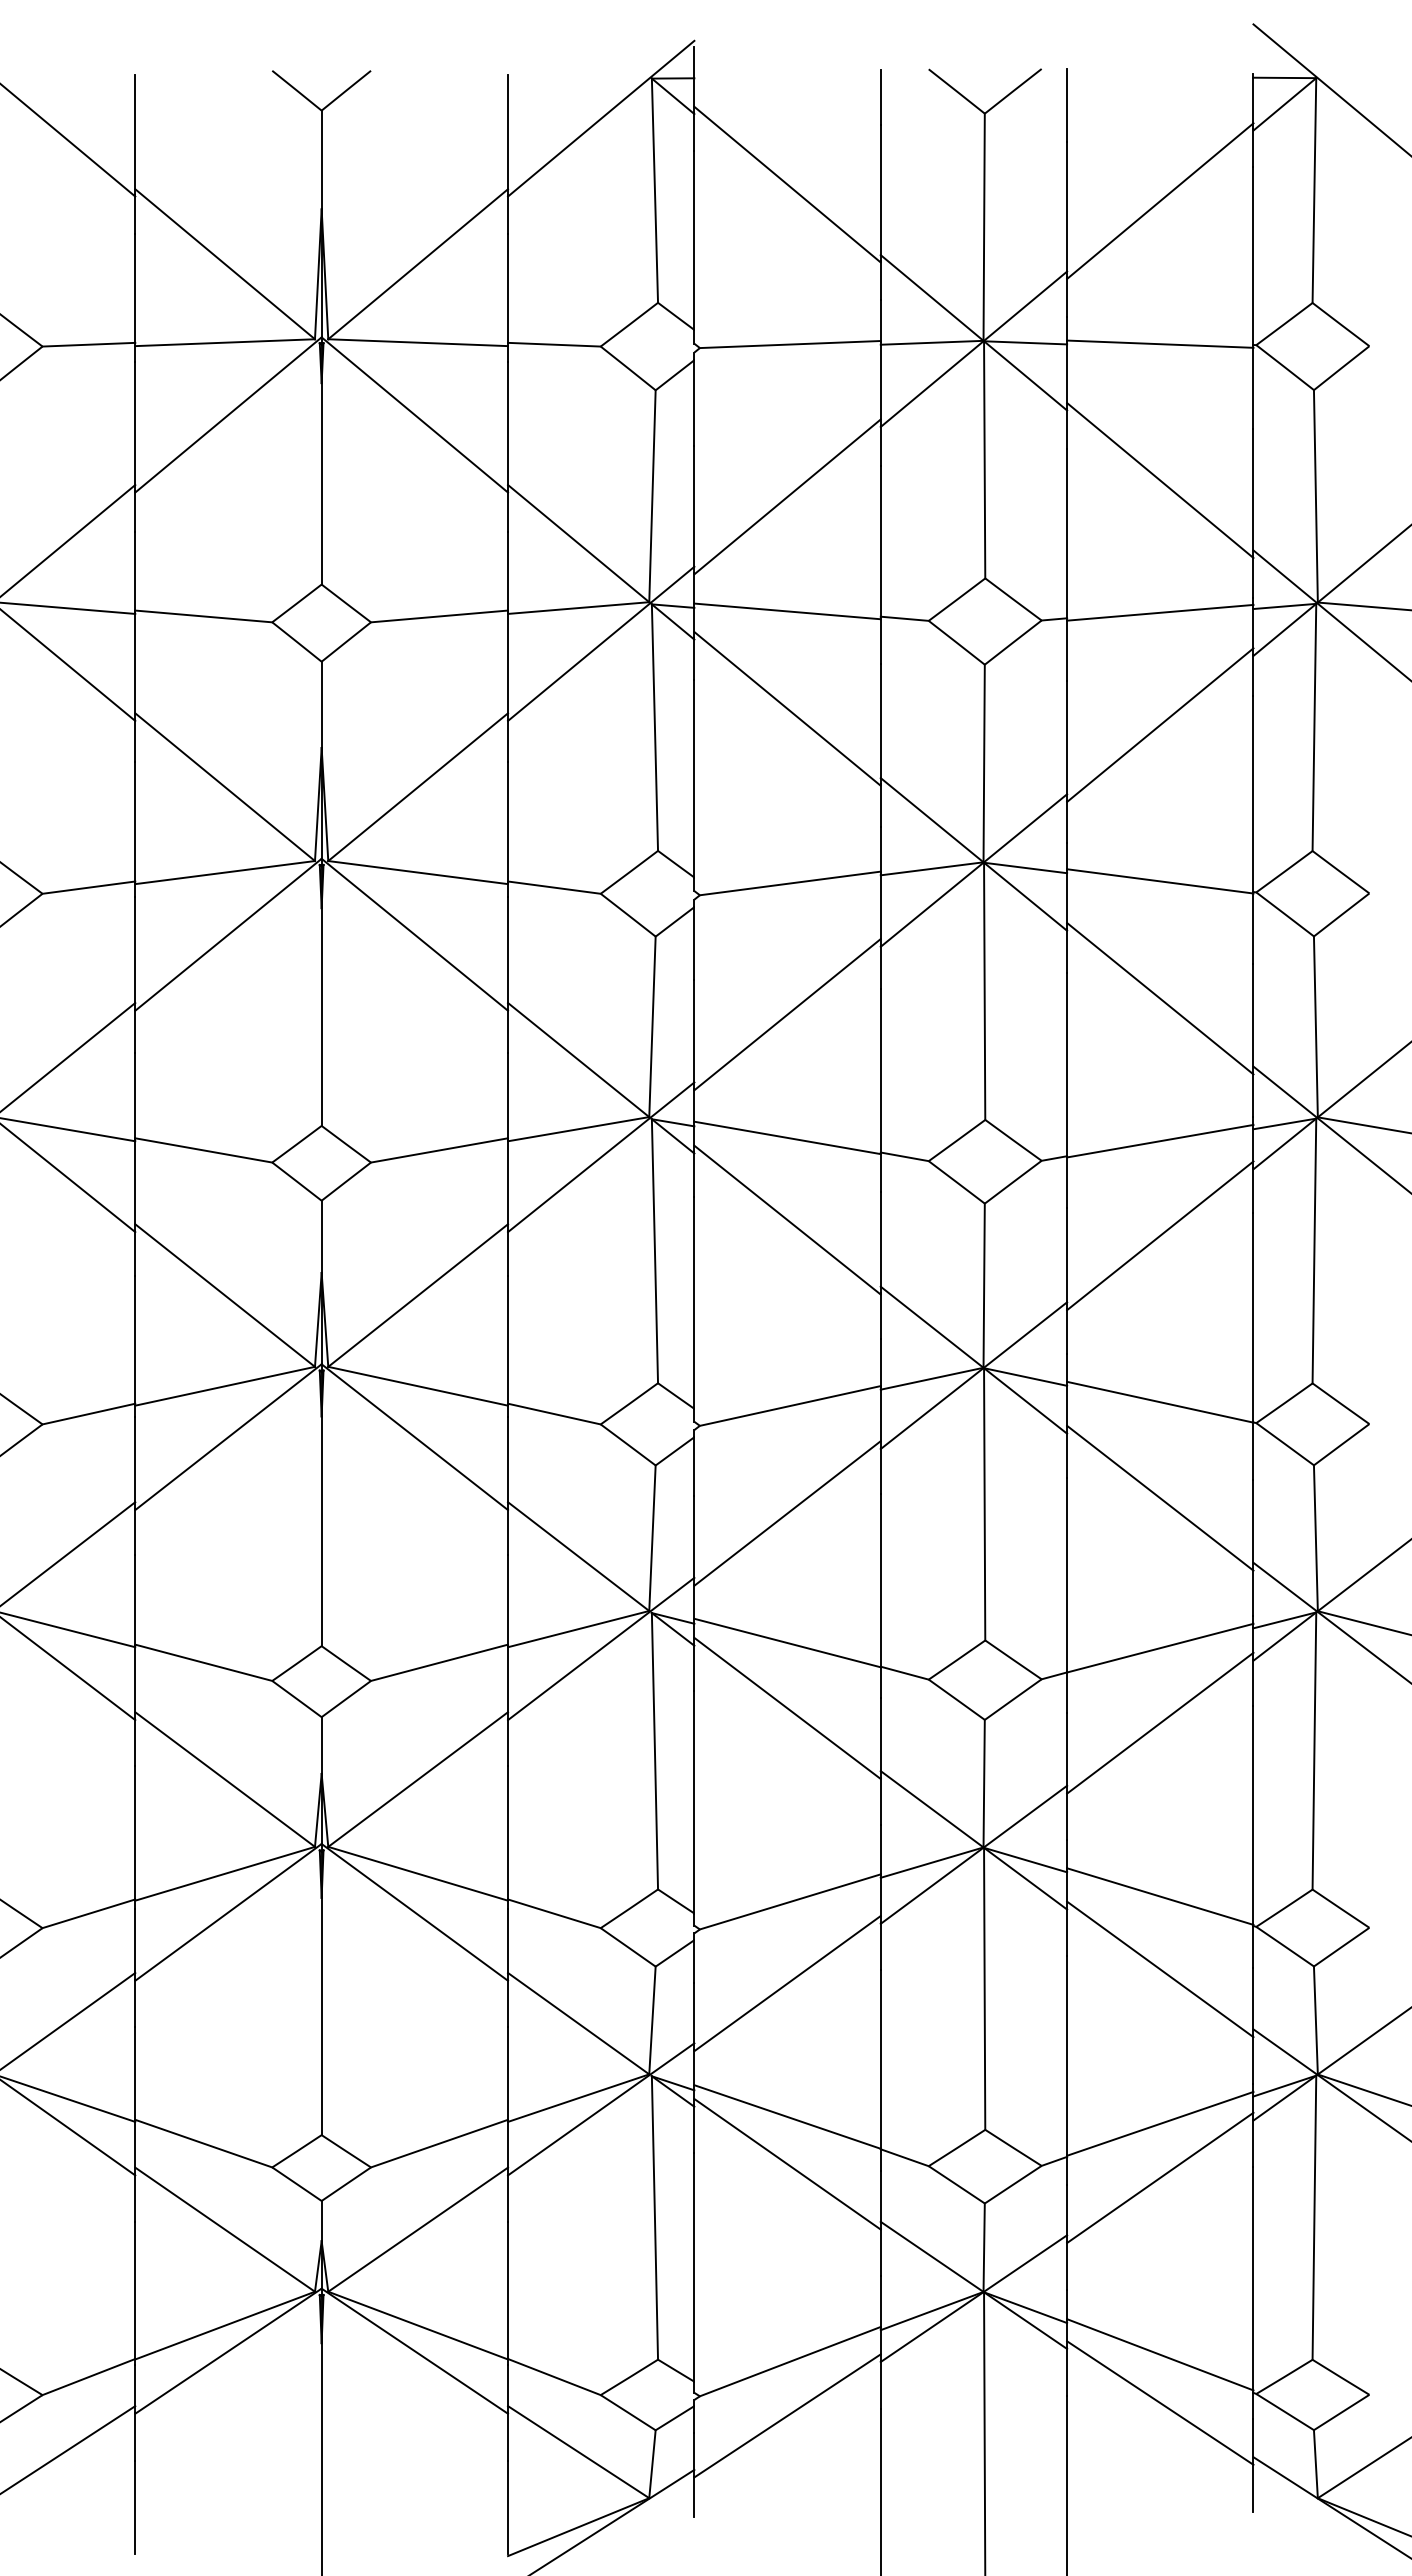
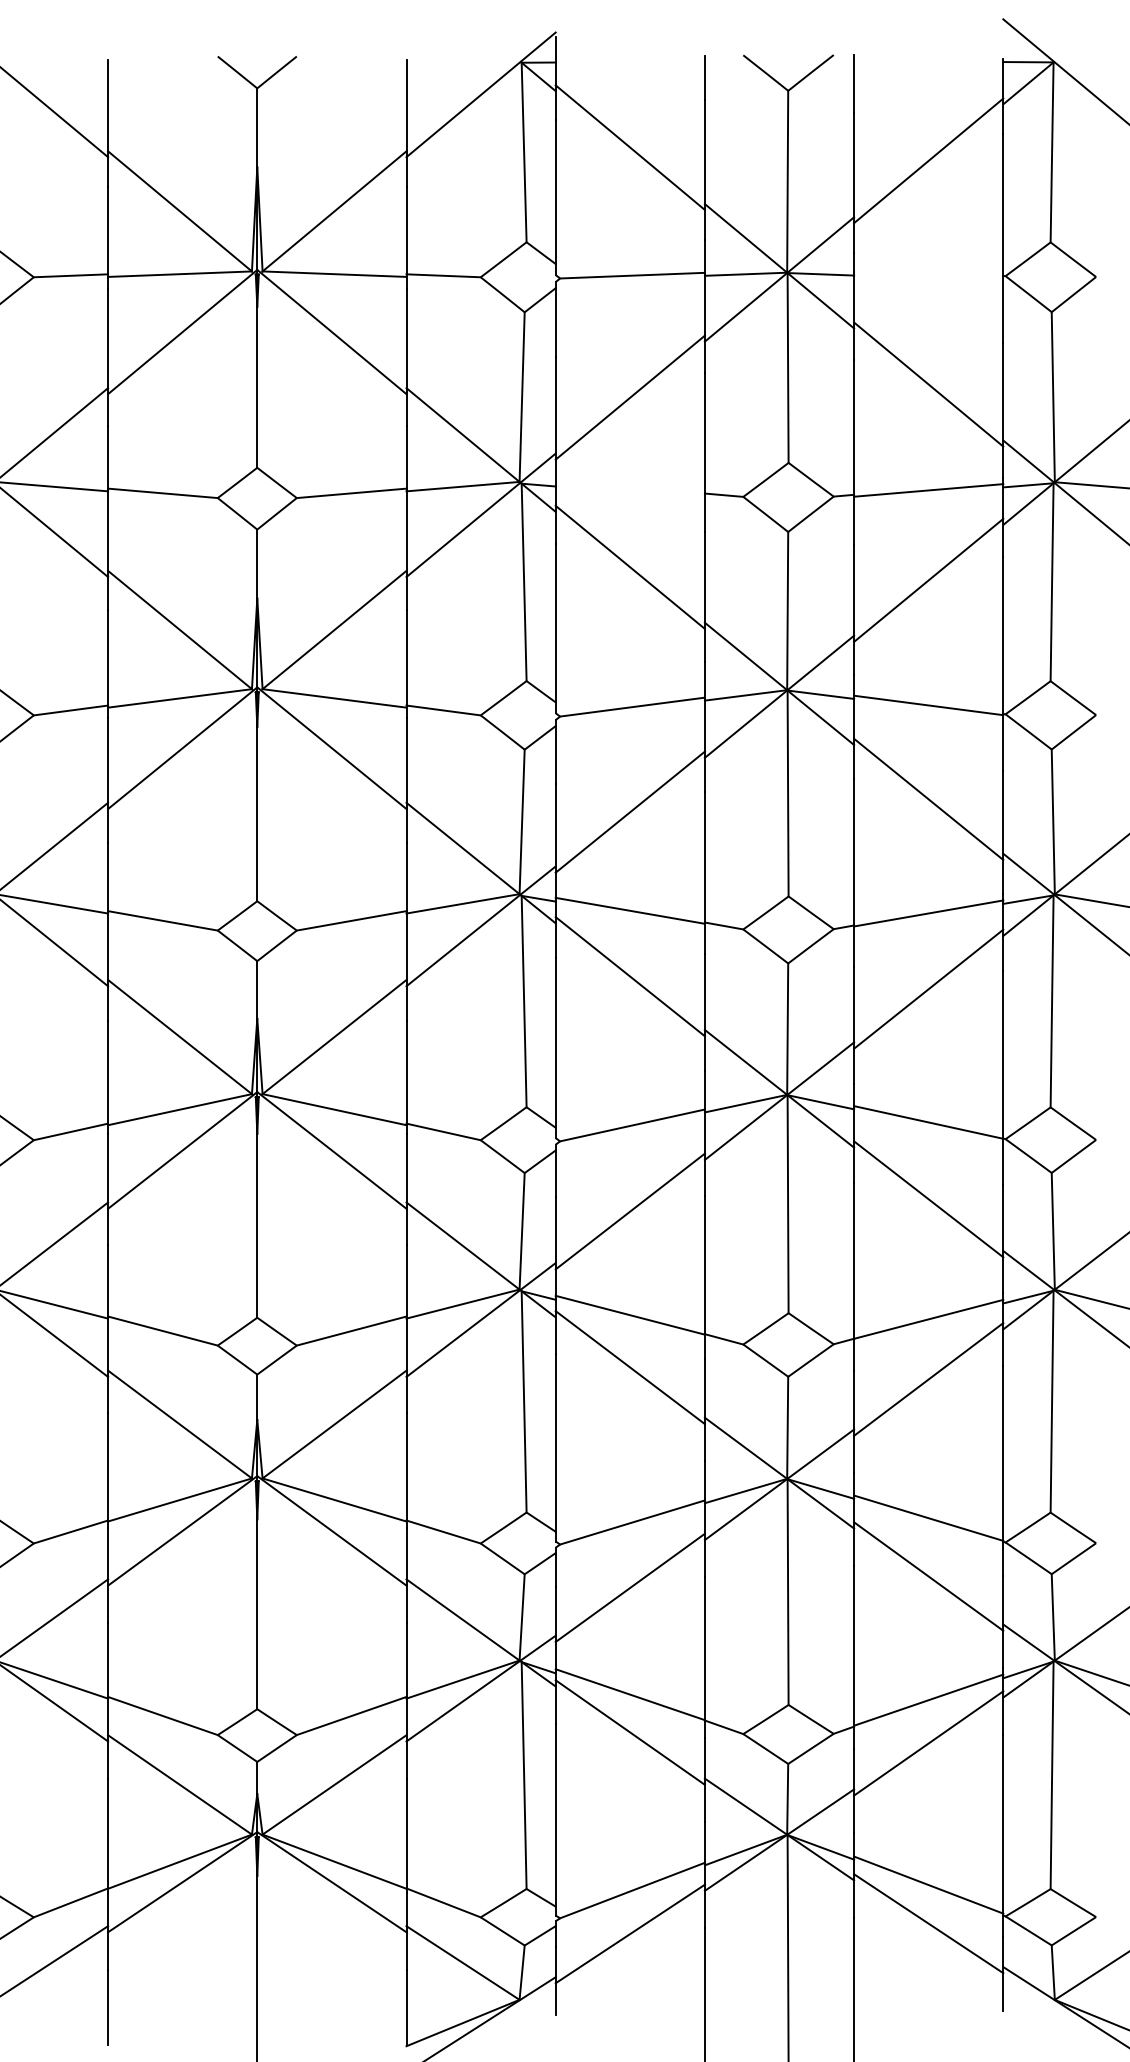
line: (1160, 343) -> (928, 274), removed
line: (787, 611) -> (630, 489), removed

